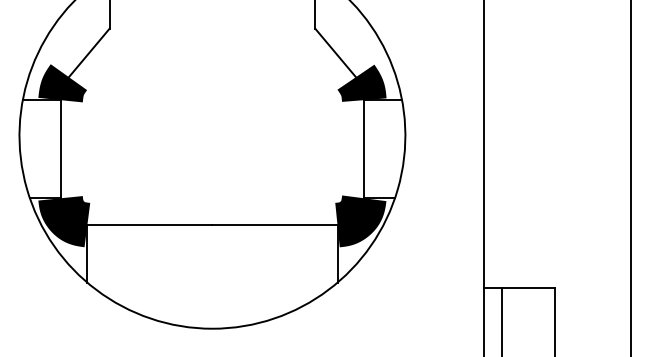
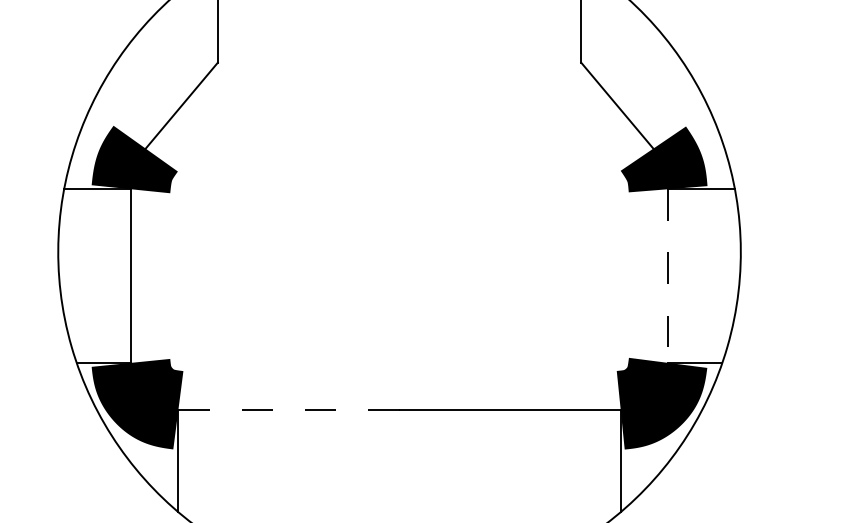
line: (364, 149) -> (668, 276), solid -> dashed
line: (149, 225) -> (288, 410), solid -> dashed

